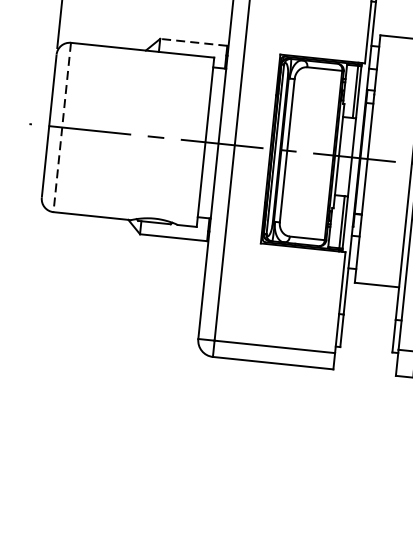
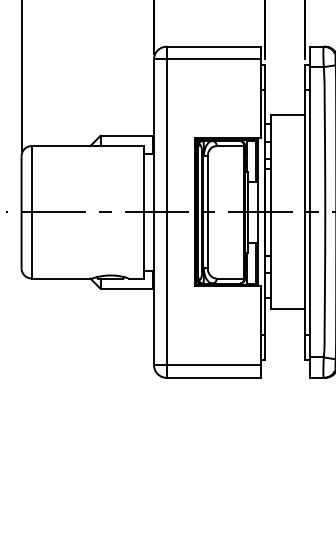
line: (193, 41) -> (126, 135), dashed -> solid
line: (61, 127) -> (31, 212), dashed -> solid

